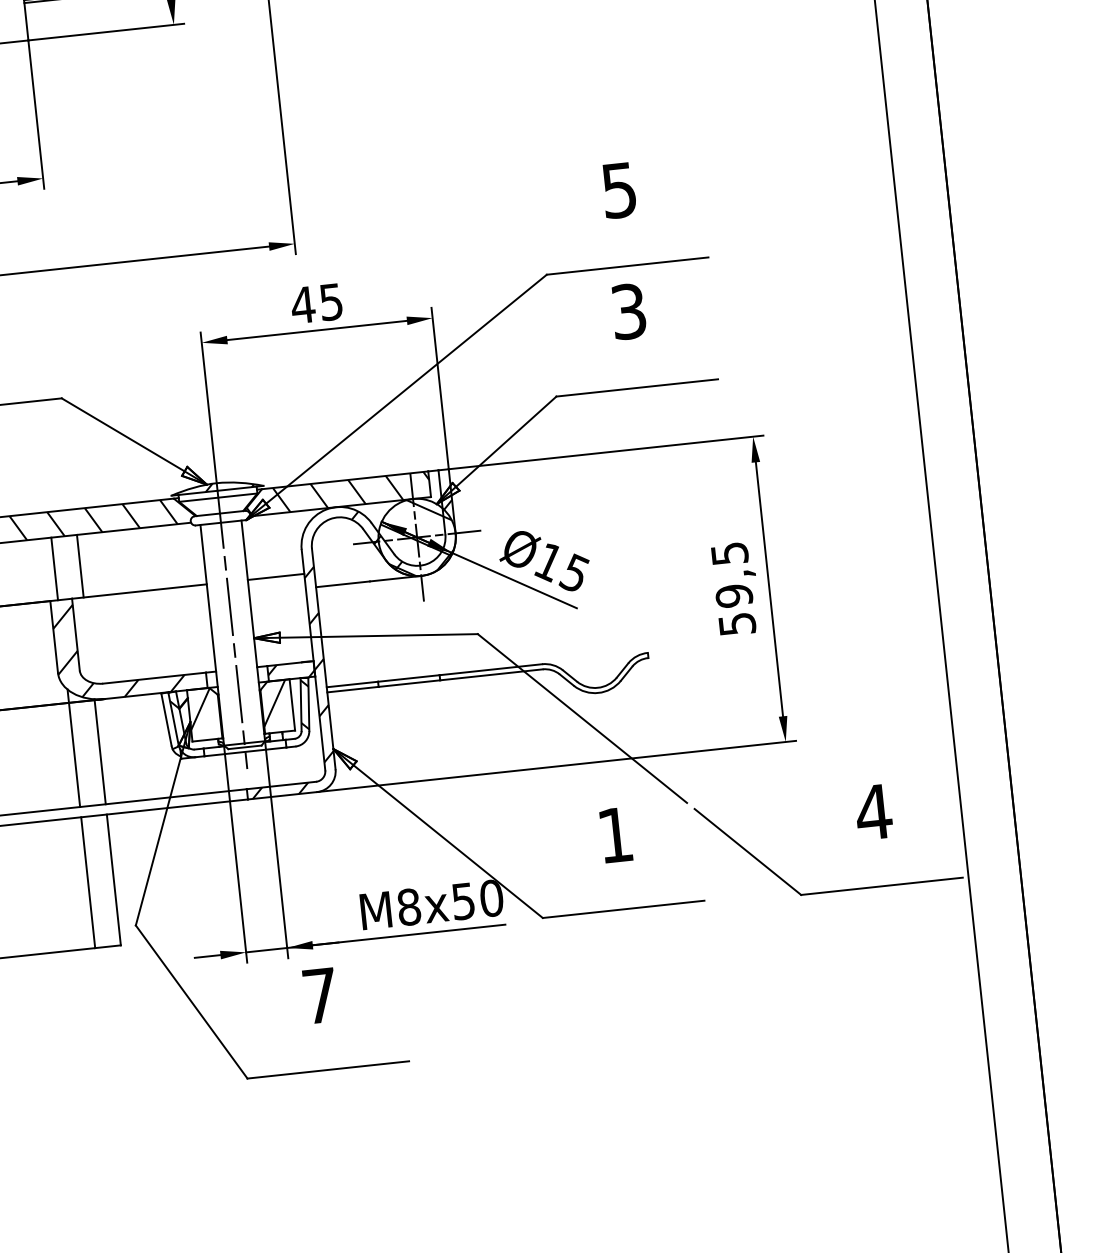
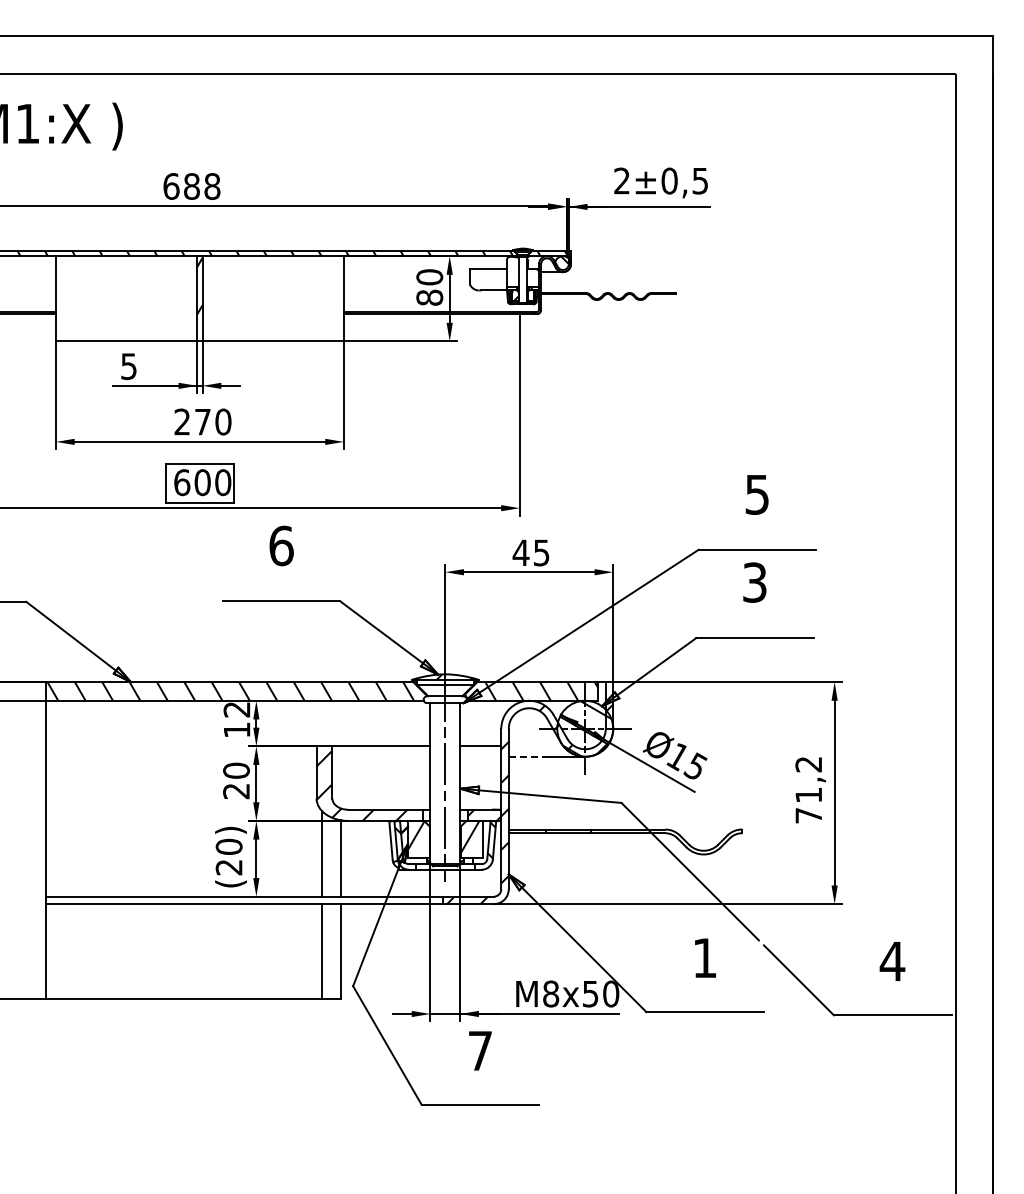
line: (79, 566) -> (340, 723), removed
line: (55, 568) -> (322, 723), removed
line: (343, 583) -> (528, 756), solid -> dashed
text: (733, 589) -> (808, 790), 59,5 -> 71,2

